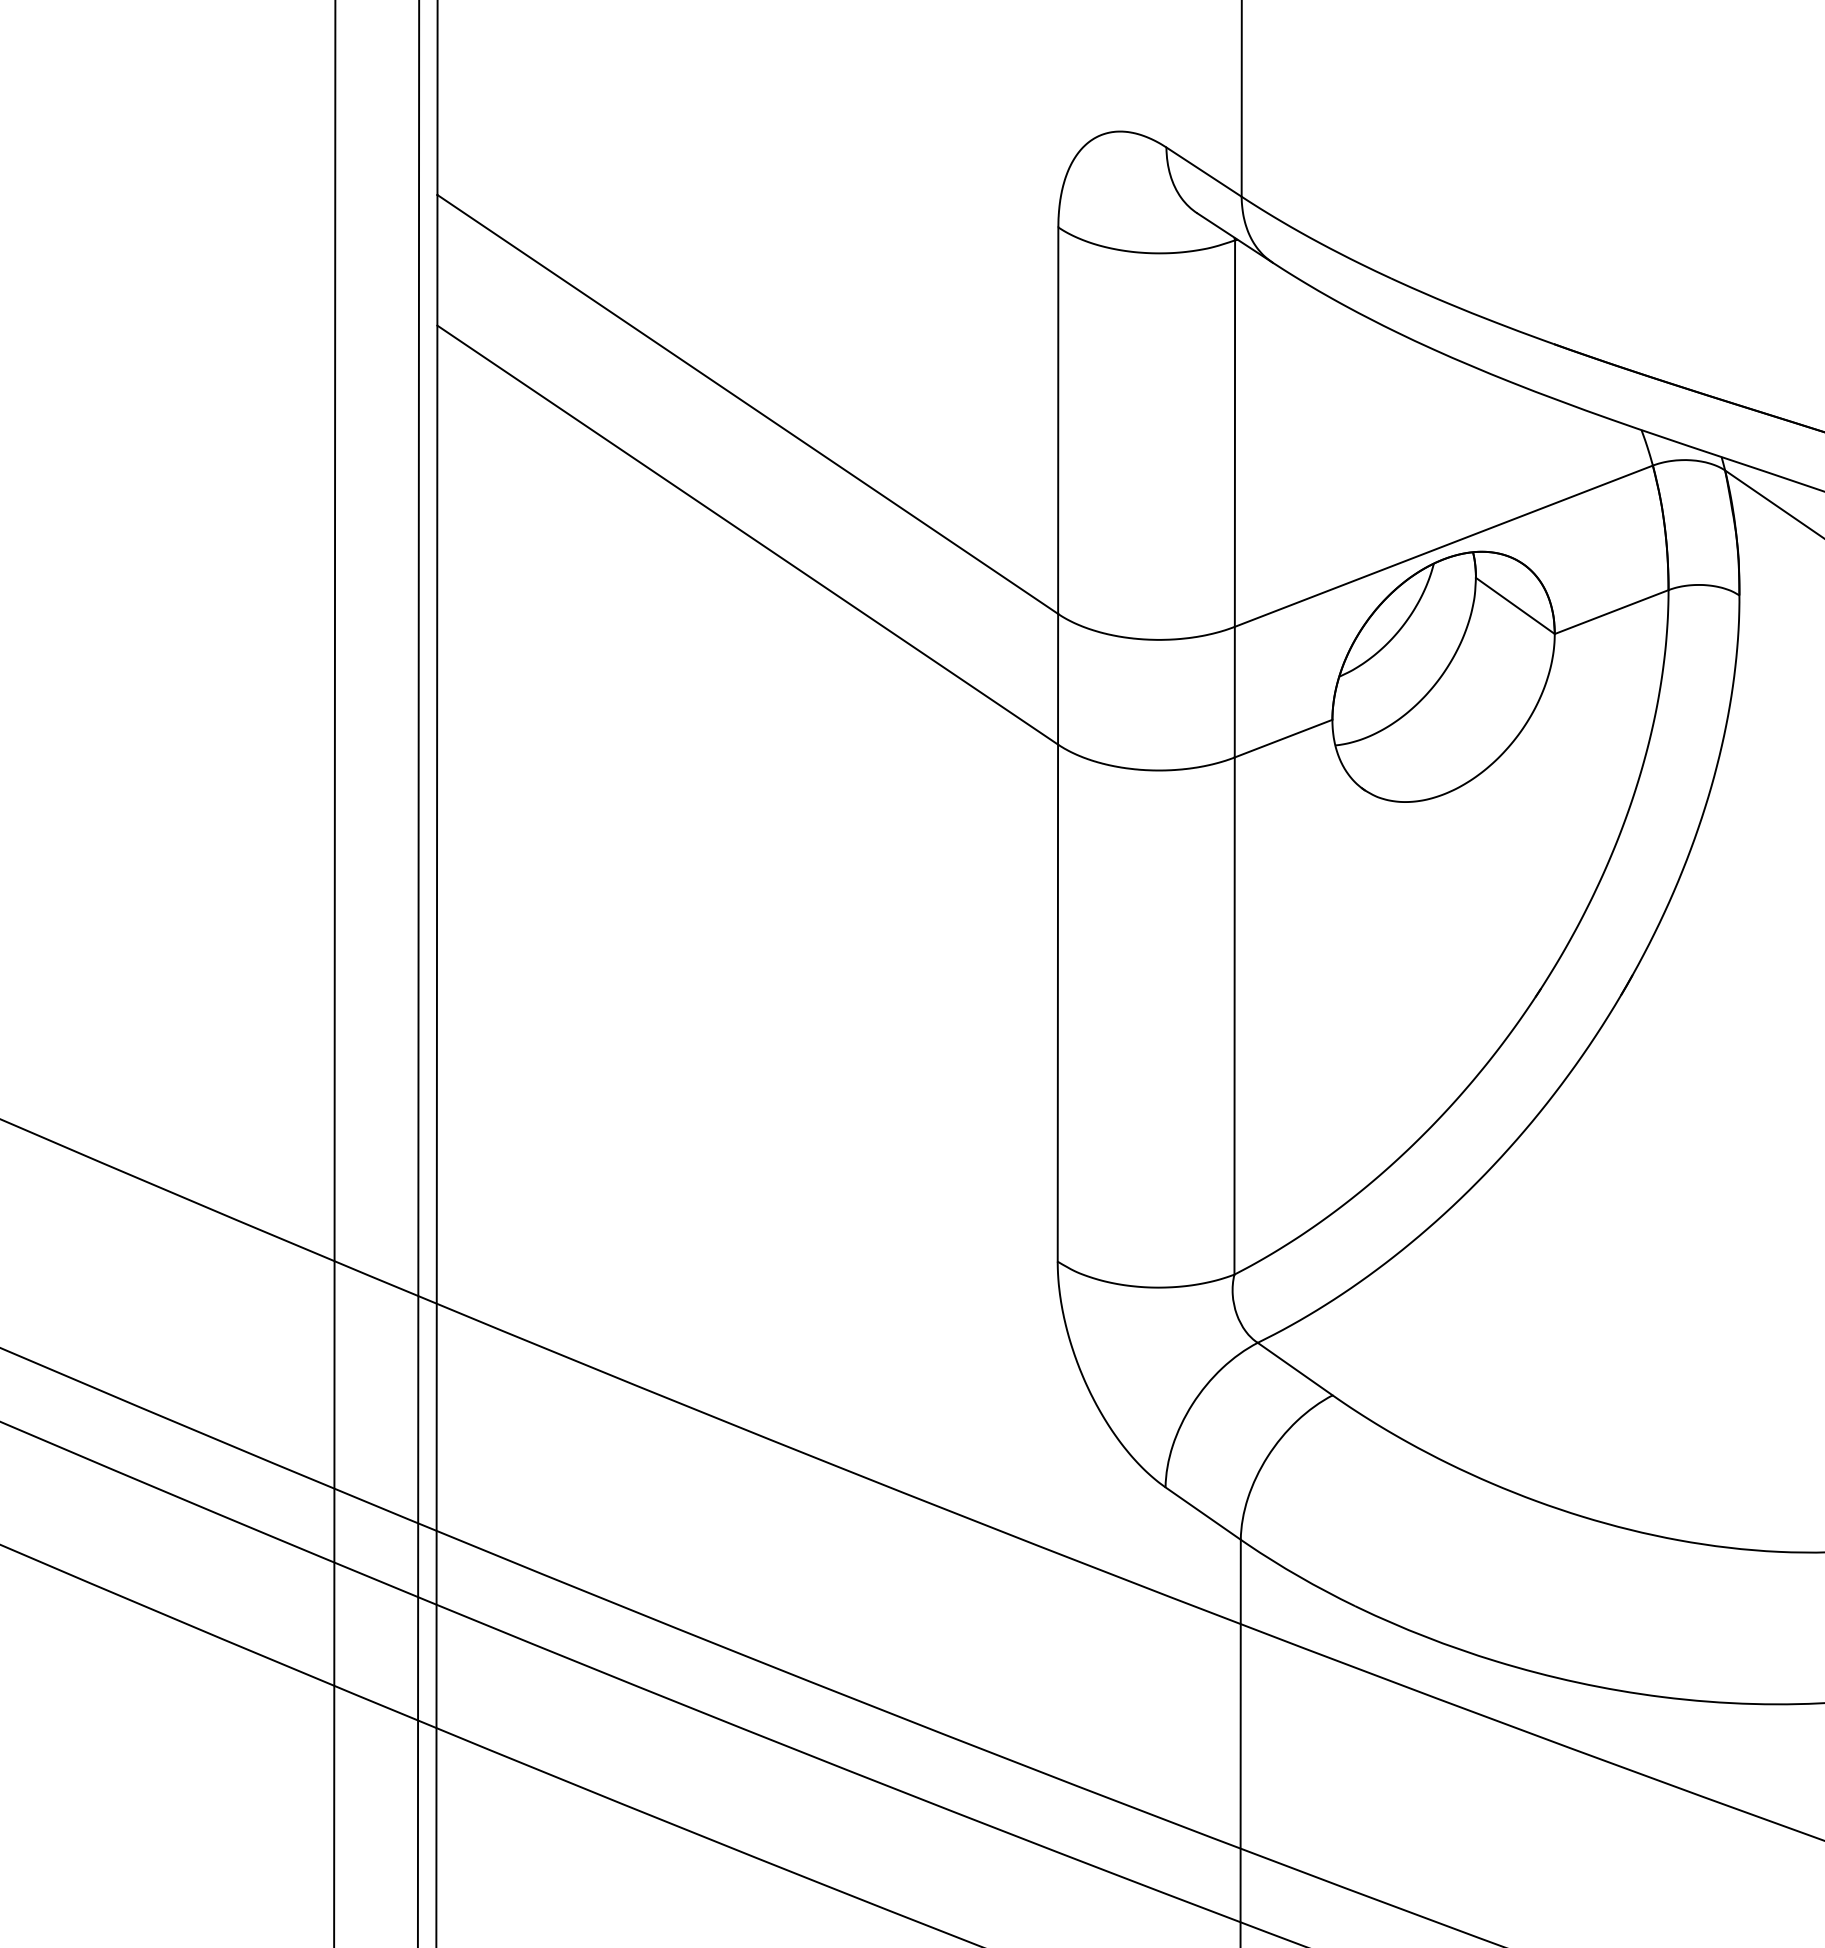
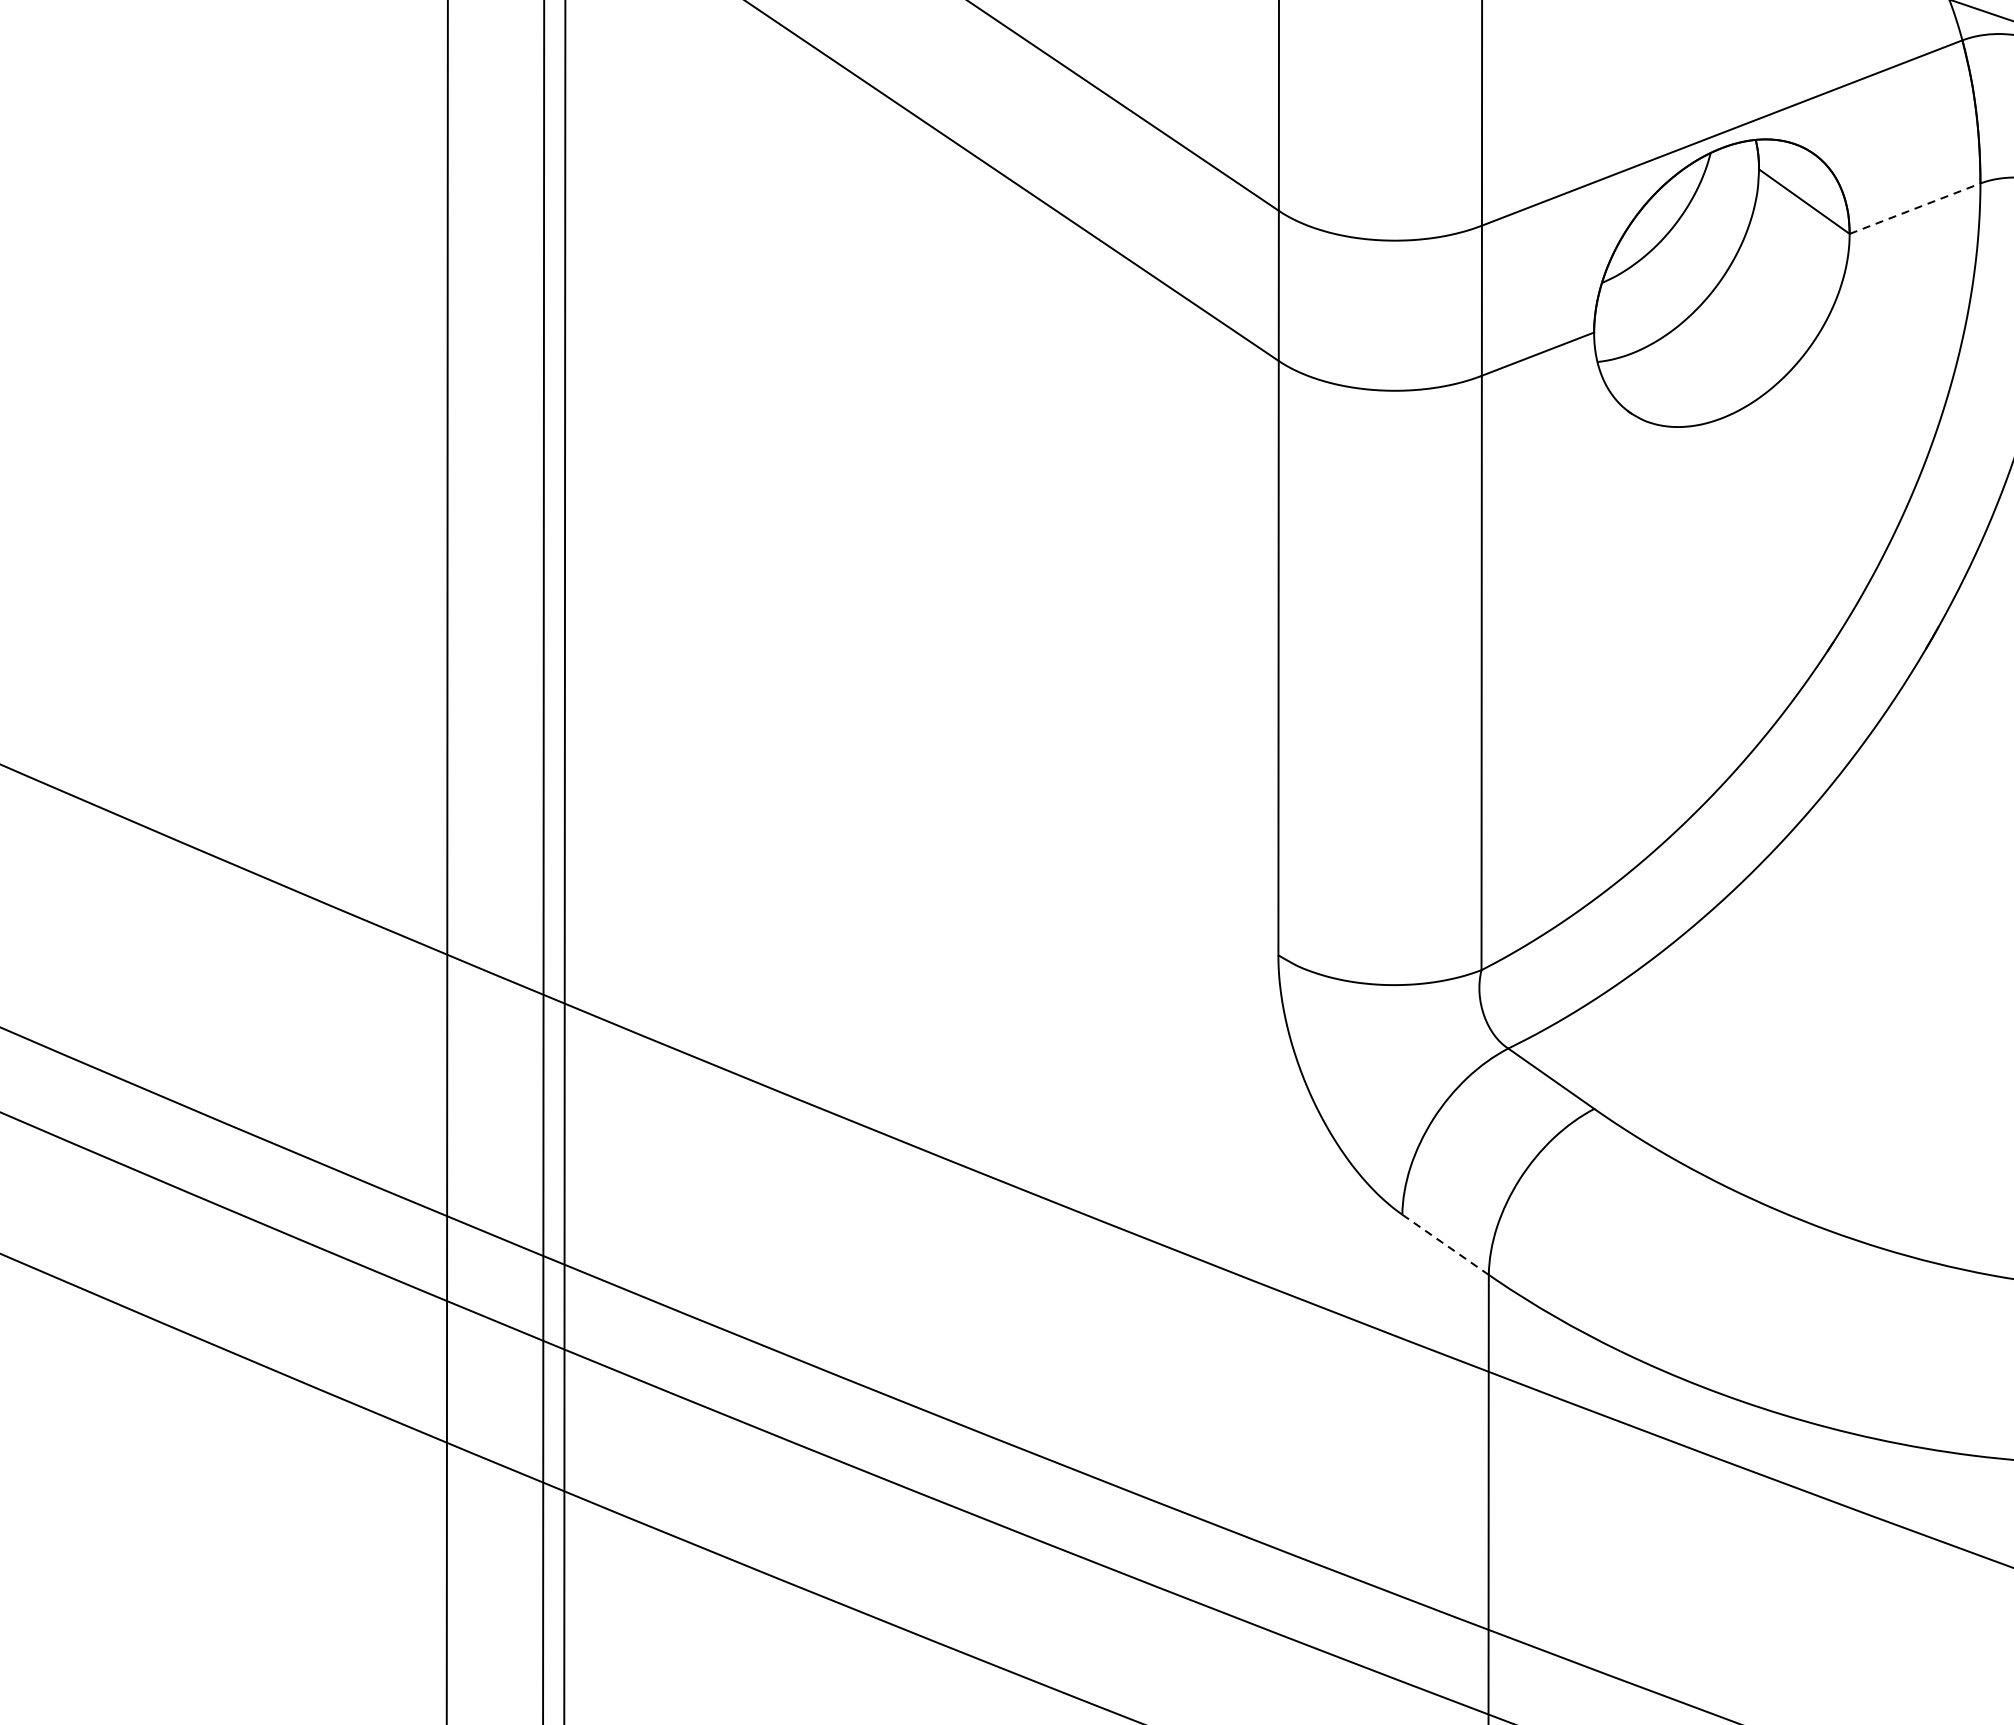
line: (1611, 612) -> (1914, 209), solid -> dashed
line: (1203, 1513) -> (1445, 1244), solid -> dashed

